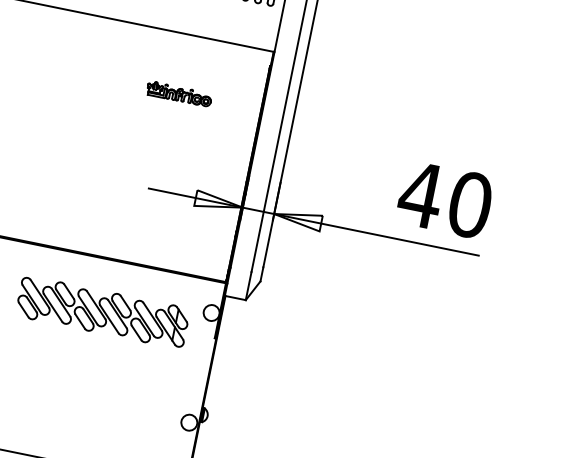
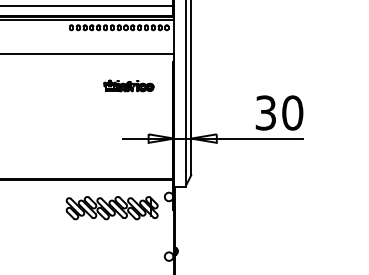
part: (178, 92) -> (128, 85), size x1.43
text: (420, 193) -> (265, 112), 40 -> 30

